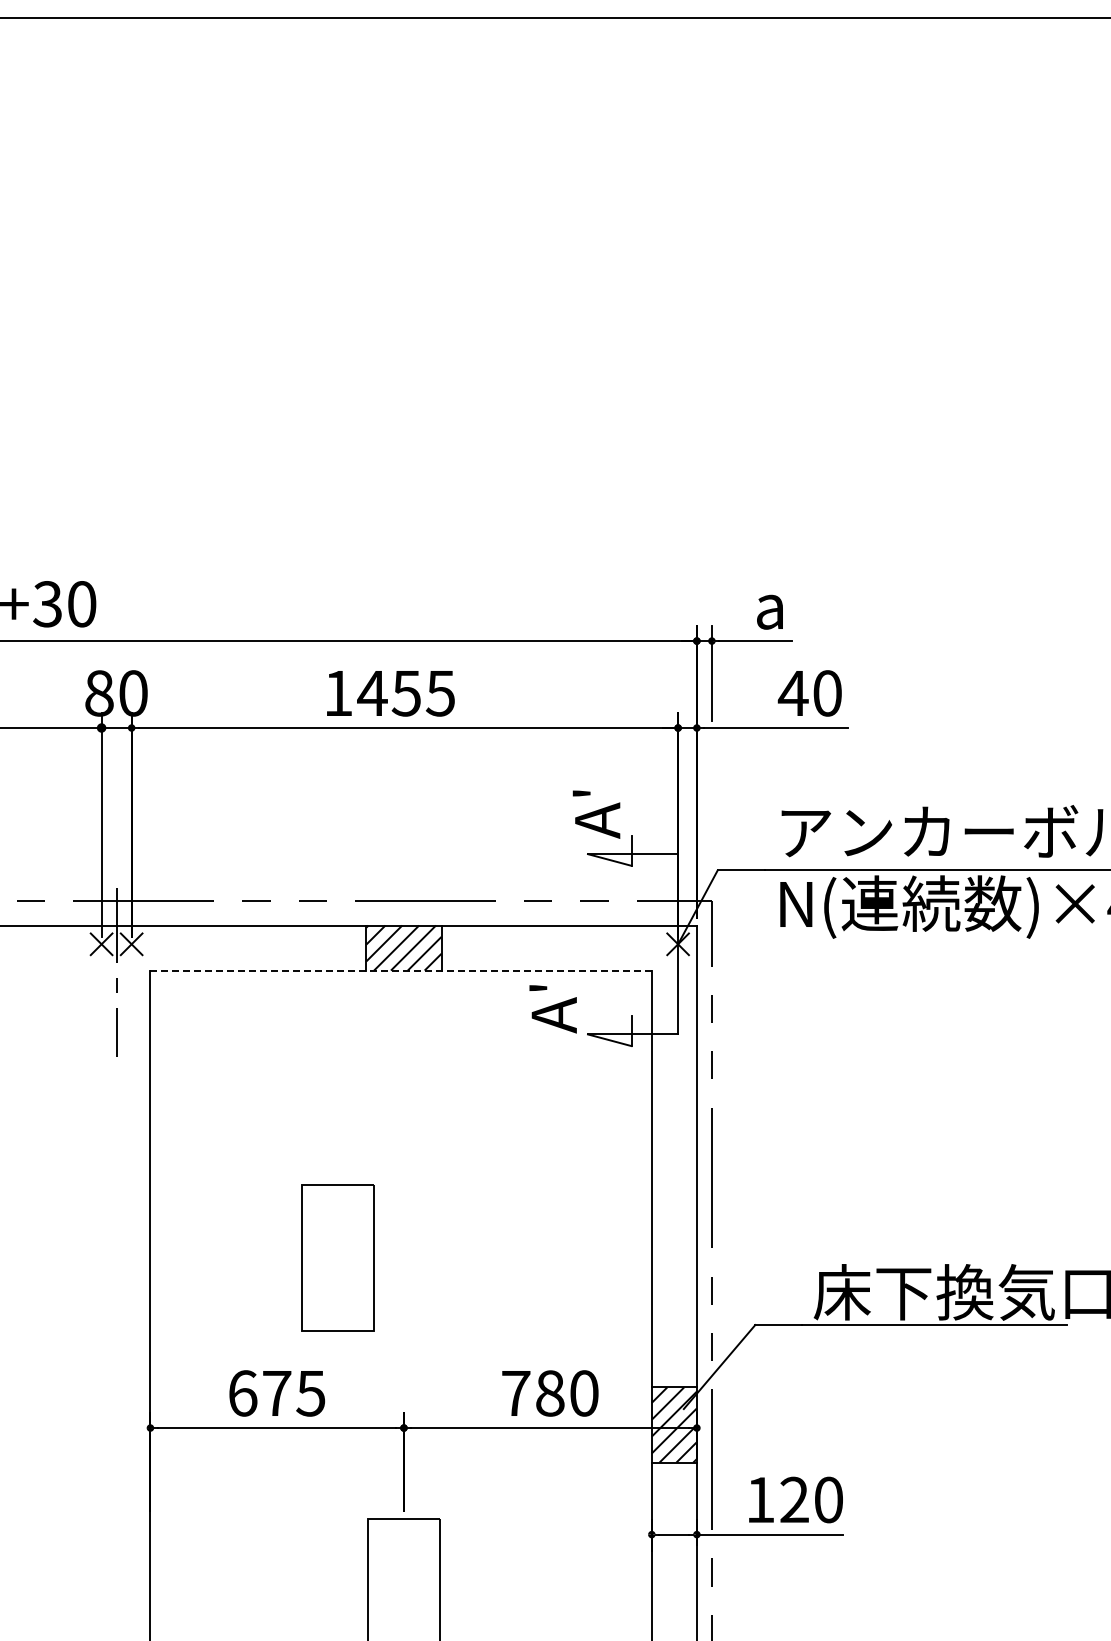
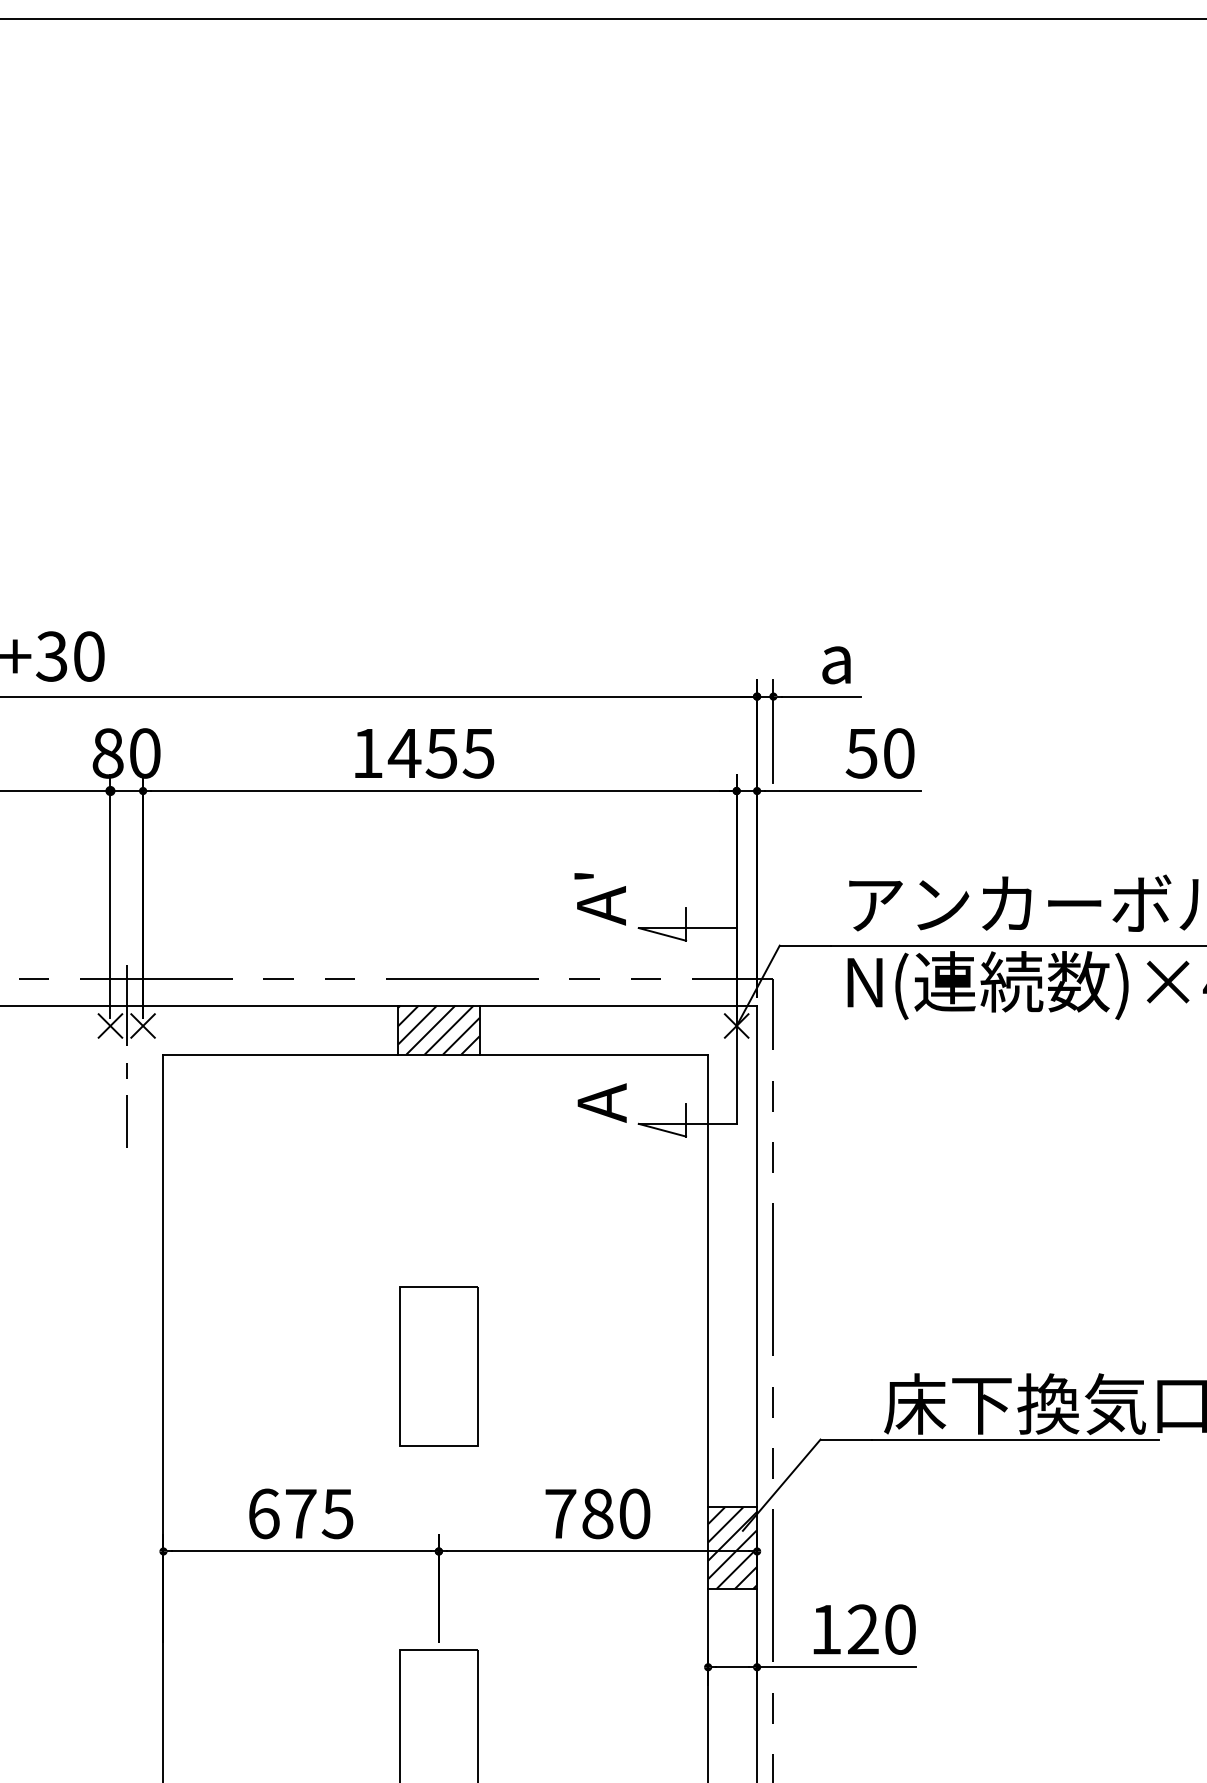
text: (792, 693) -> (860, 753), 40 -> 50
text: (596, 814) -> (600, 899), moved
line: (401, 970) -> (436, 1054), dashed -> solid
text: (538, 987) -> (585, 1072), A' -> A
part: (337, 1257) -> (438, 1366), moved

